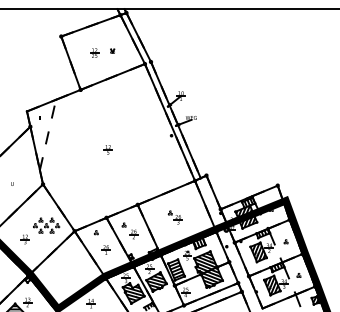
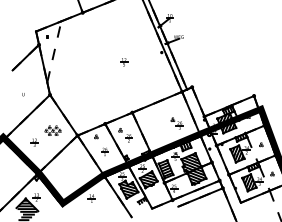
part: (107, 149) -> (123, 61), moved
part: (174, 217) -> (176, 123), moved
part: (46, 225) -> (53, 130), size x0.7

